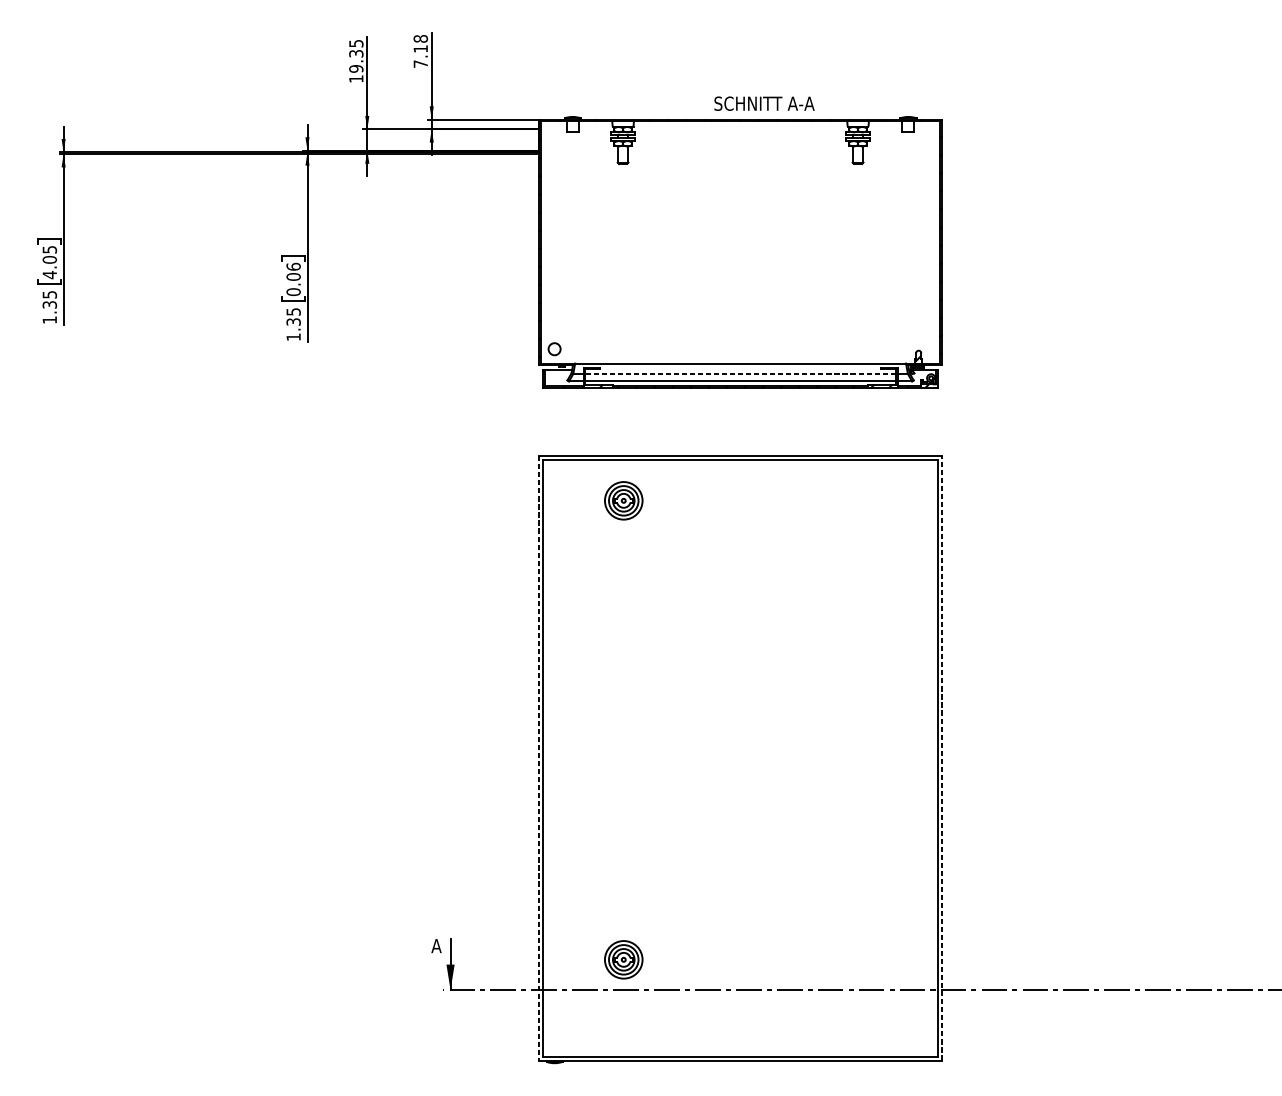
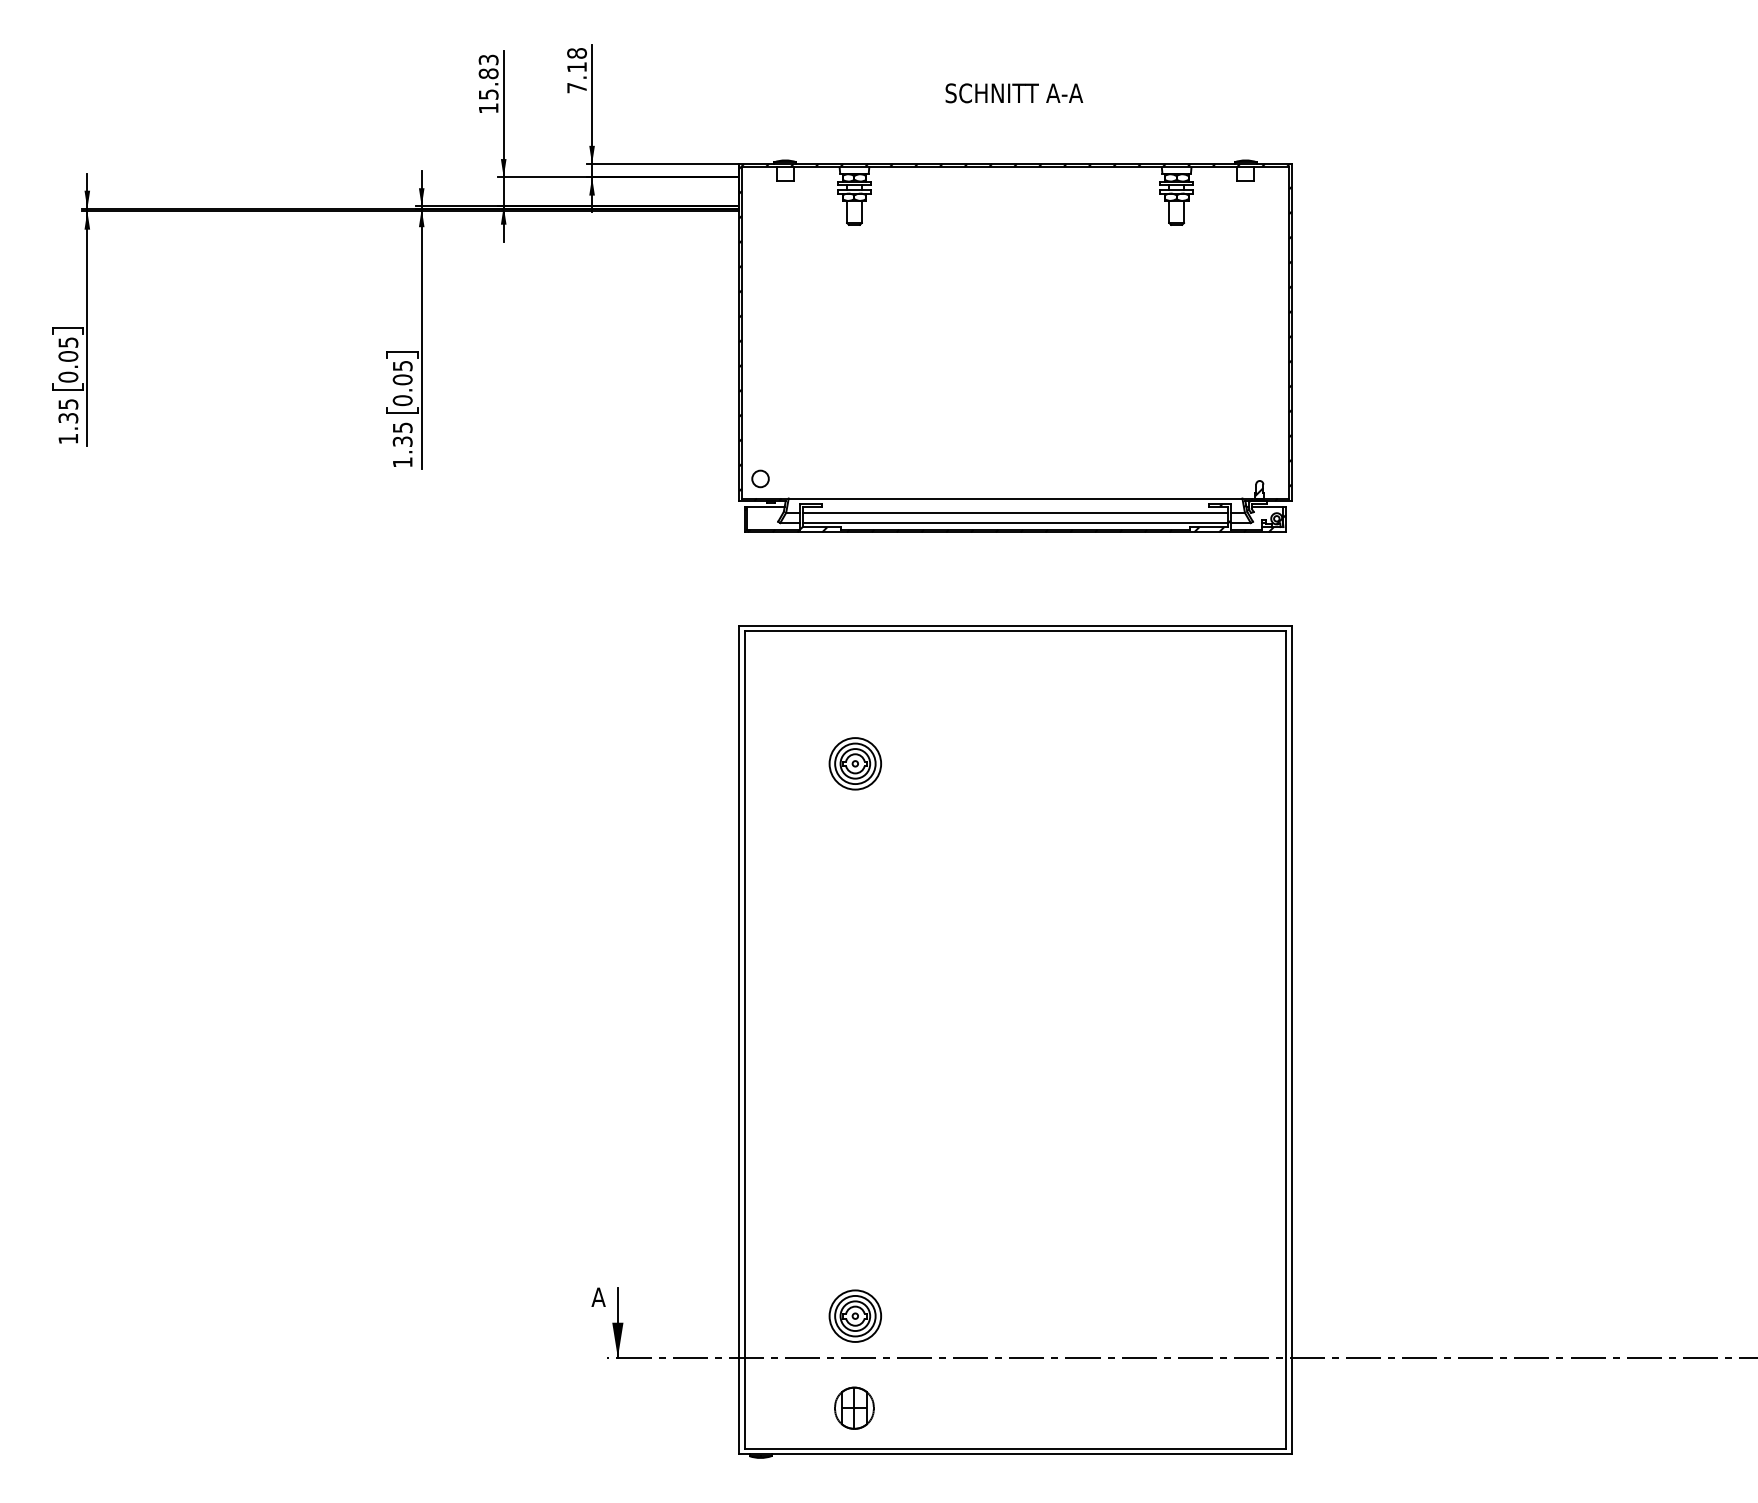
text: (356, 56) -> (488, 77), 19.35 -> 15.83
text: (764, 103) -> (1014, 93), moved
text: (293, 266) -> (402, 365), 0.06 -> 0.05
text: (49, 275) -> (68, 377), 4.05 -> 0.05
line: (740, 373) -> (1015, 512), dashed -> solid
part: (623, 500) -> (854, 763), moved
line: (539, 758) -> (739, 1040), dashed -> solid
line: (941, 758) -> (1291, 1039), dashed -> solid
part: (623, 1026) -> (854, 1407), added

